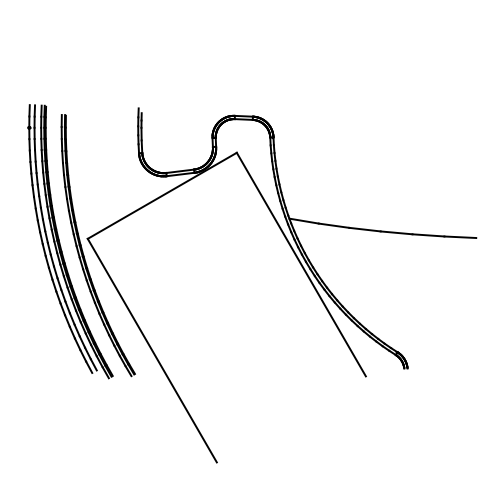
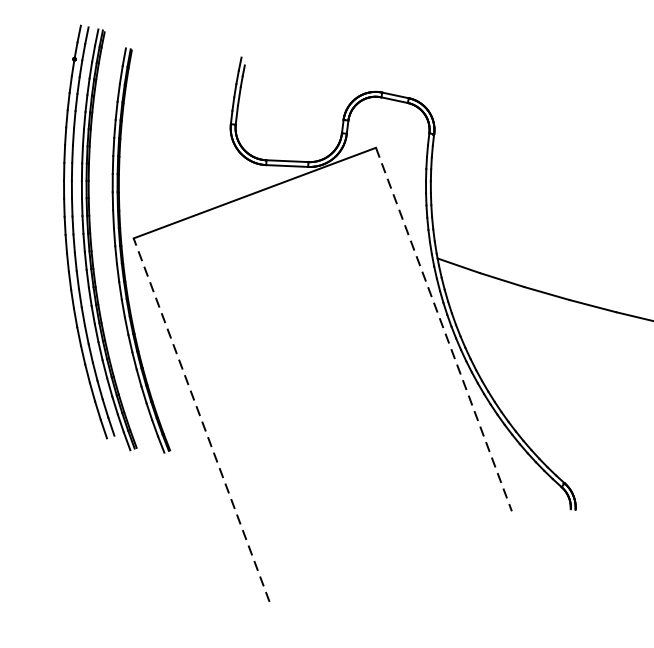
line: (301, 265) -> (443, 330), solid -> dashed
line: (152, 350) -> (201, 419), solid -> dashed

